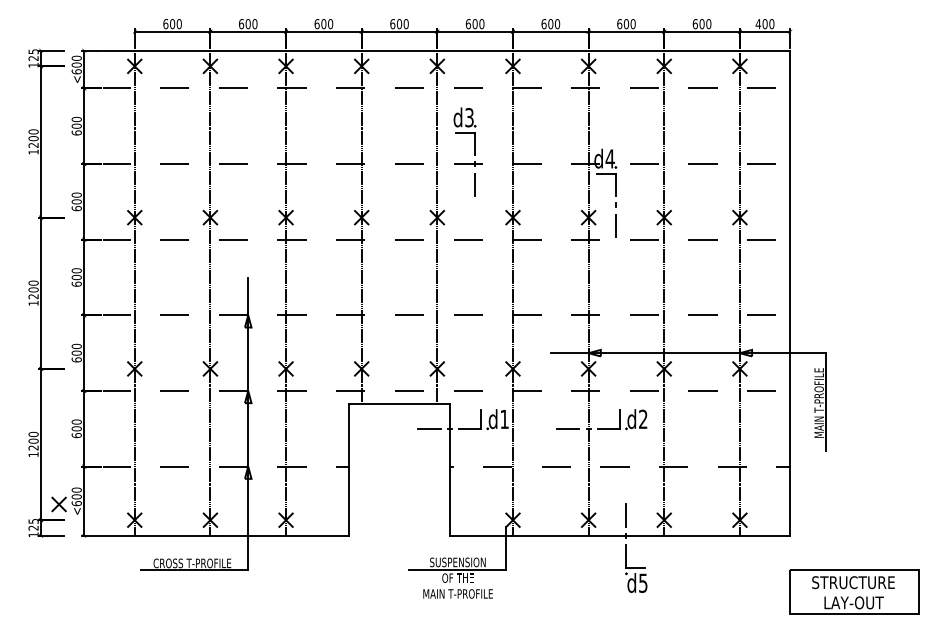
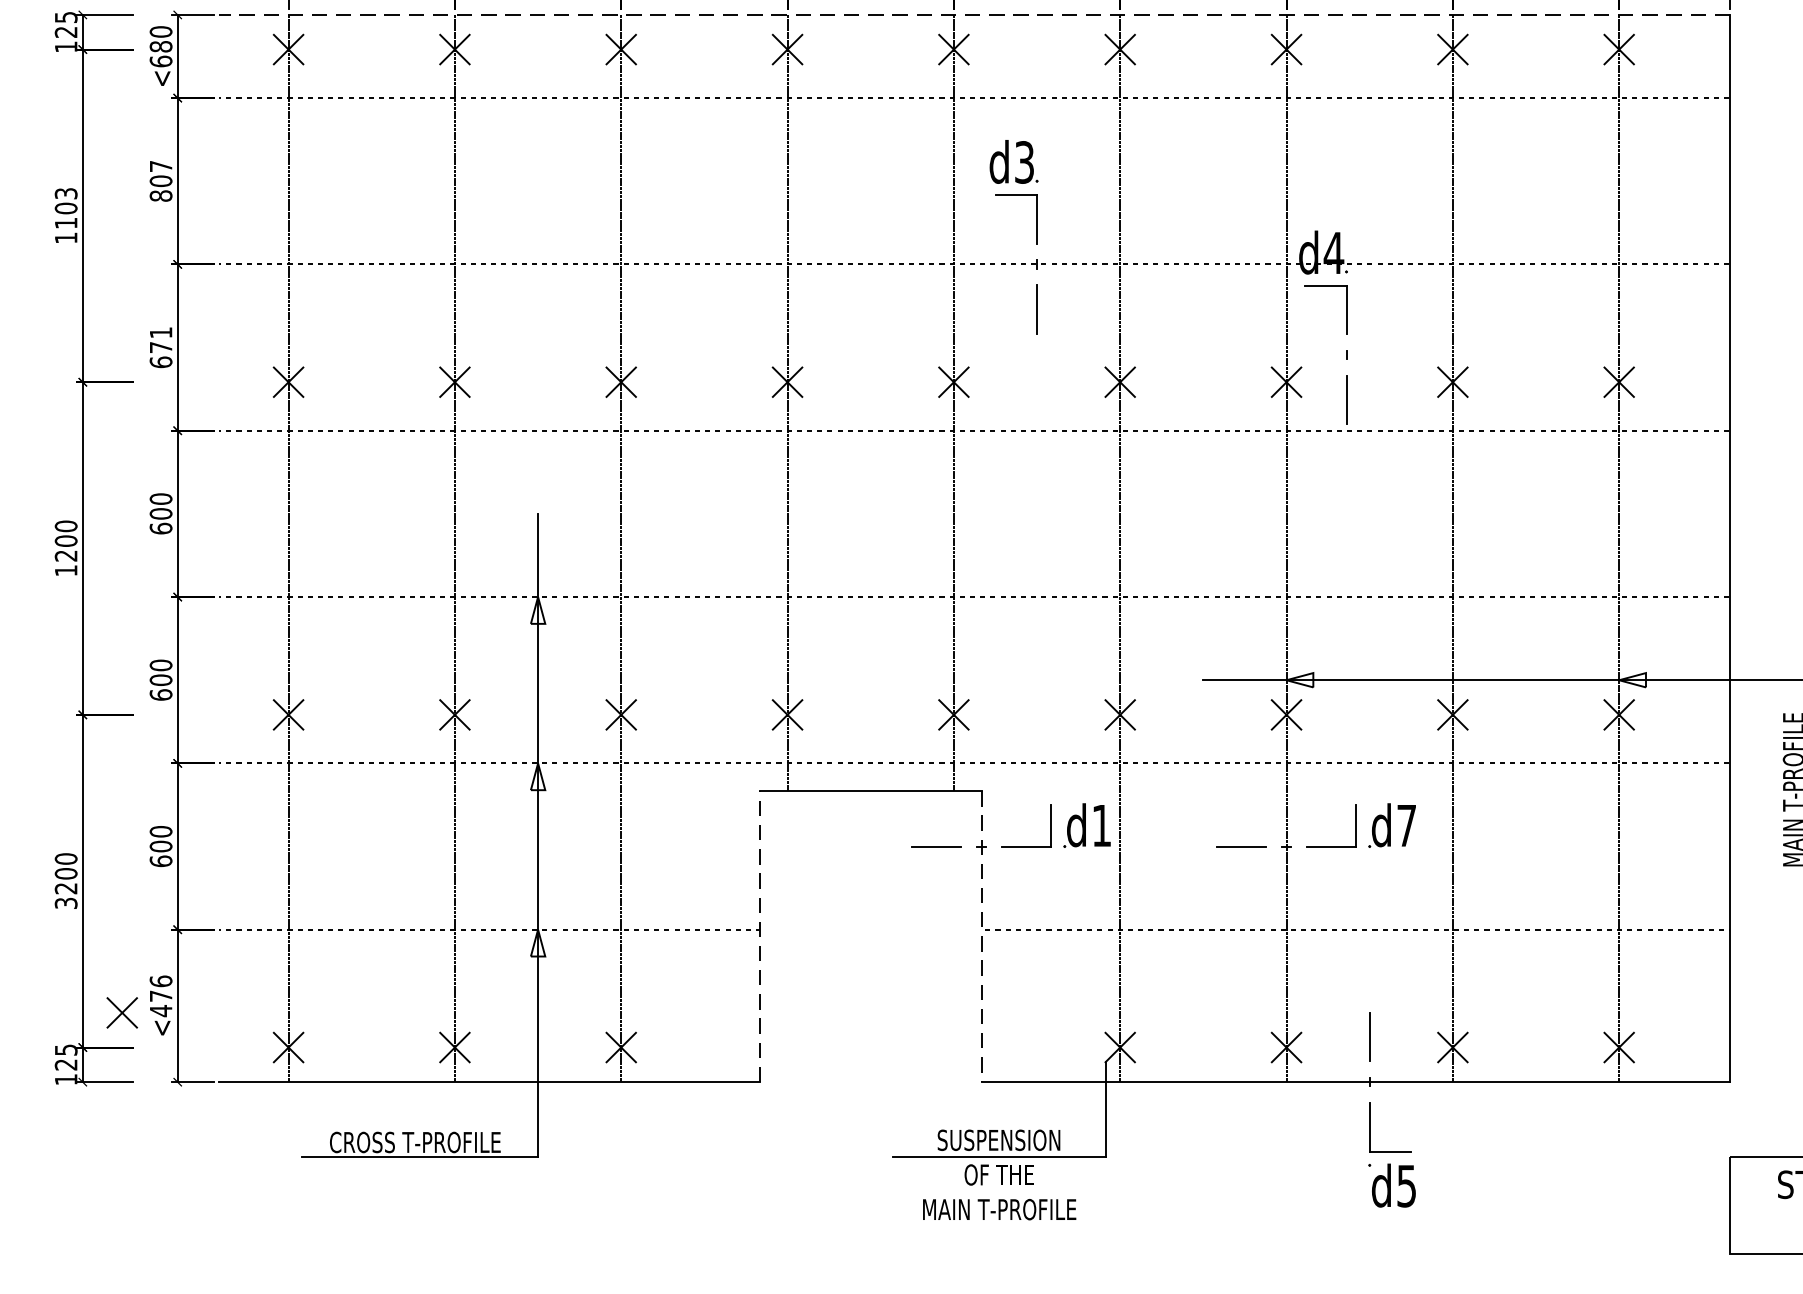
line: (446, 50) -> (974, 14), solid -> dashed
text: (76, 64) -> (160, 45), <600 -> <680
text: (76, 125) -> (160, 179), 600 -> 807
text: (33, 138) -> (65, 208), 1200 -> 1103
text: (76, 198) -> (160, 340), 600 -> 671
text: (643, 418) -> (1407, 823), d2 -> d7
text: (33, 454) -> (65, 903), 1200 -> 3200
line: (349, 469) -> (760, 935), solid -> dashed
line: (449, 470) -> (980, 938), solid -> dashed
text: (76, 496) -> (160, 995), <600 -> <476

